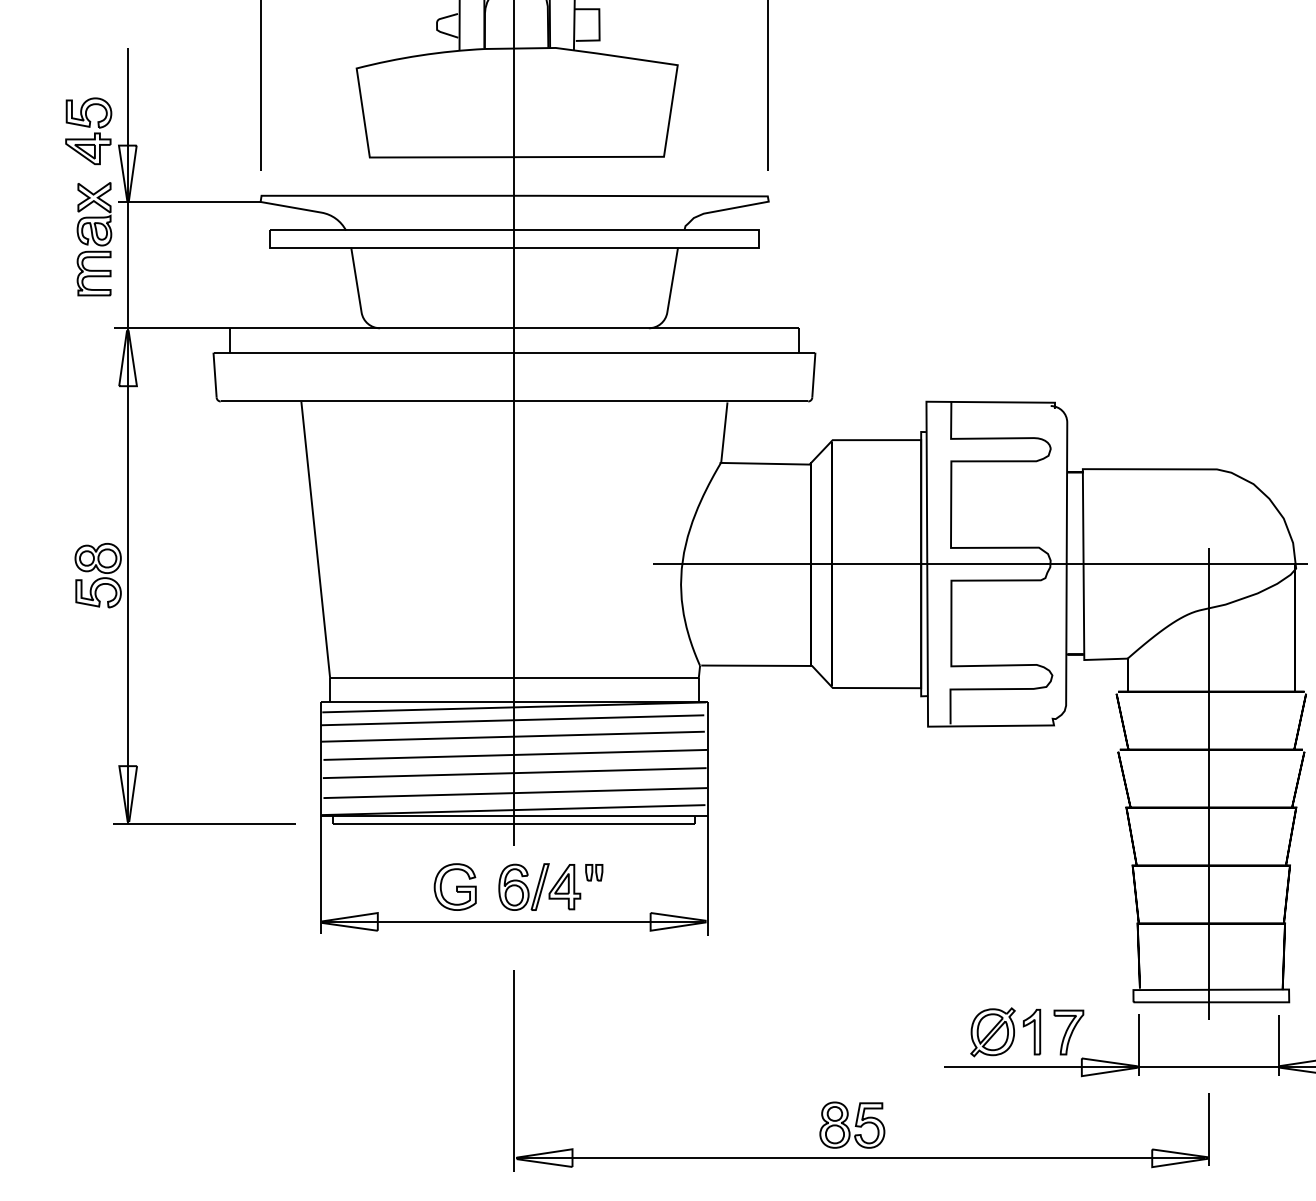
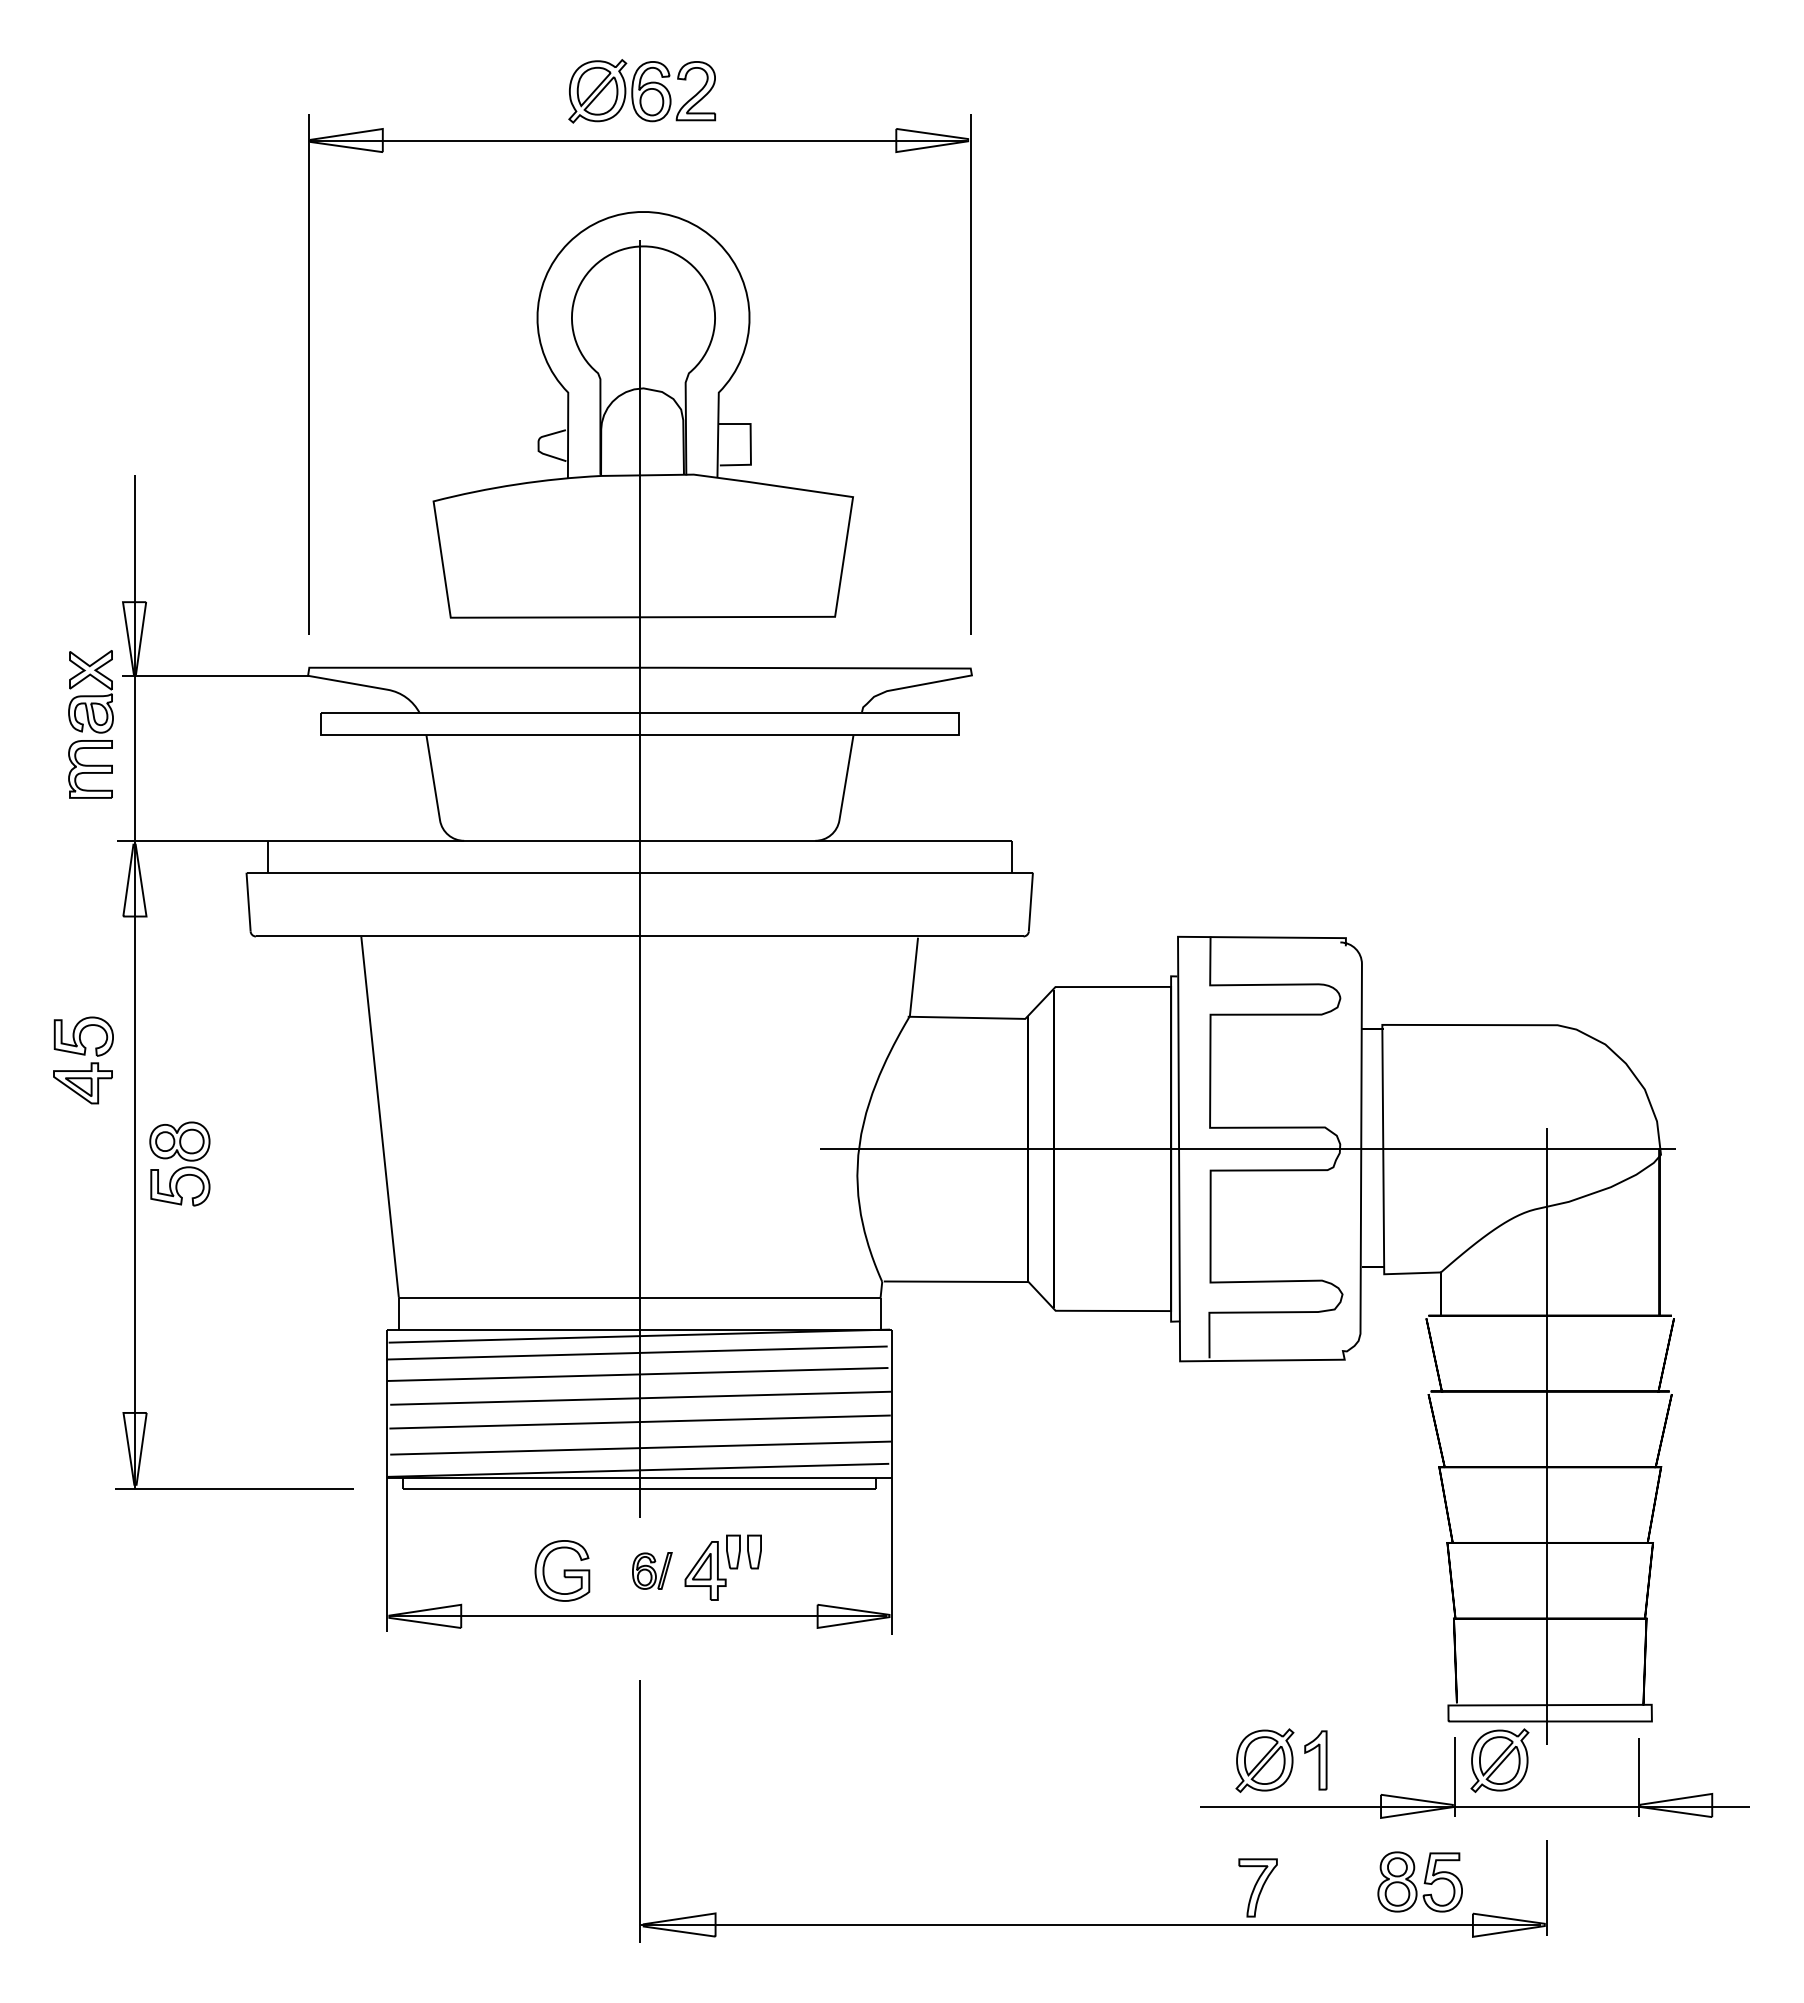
part: (88, 131) -> (83, 1060), moved
part: (97, 575) -> (179, 1163), moved
part: (593, 872) -> (743, 1552), size x1.6
part: (524, 886) -> (652, 1570), size x0.6
part: (1068, 1032) -> (1257, 1887), moved
part: (1172, 1032) -> (1499, 1760), added
part: (851, 1124) -> (1419, 1881), moved

